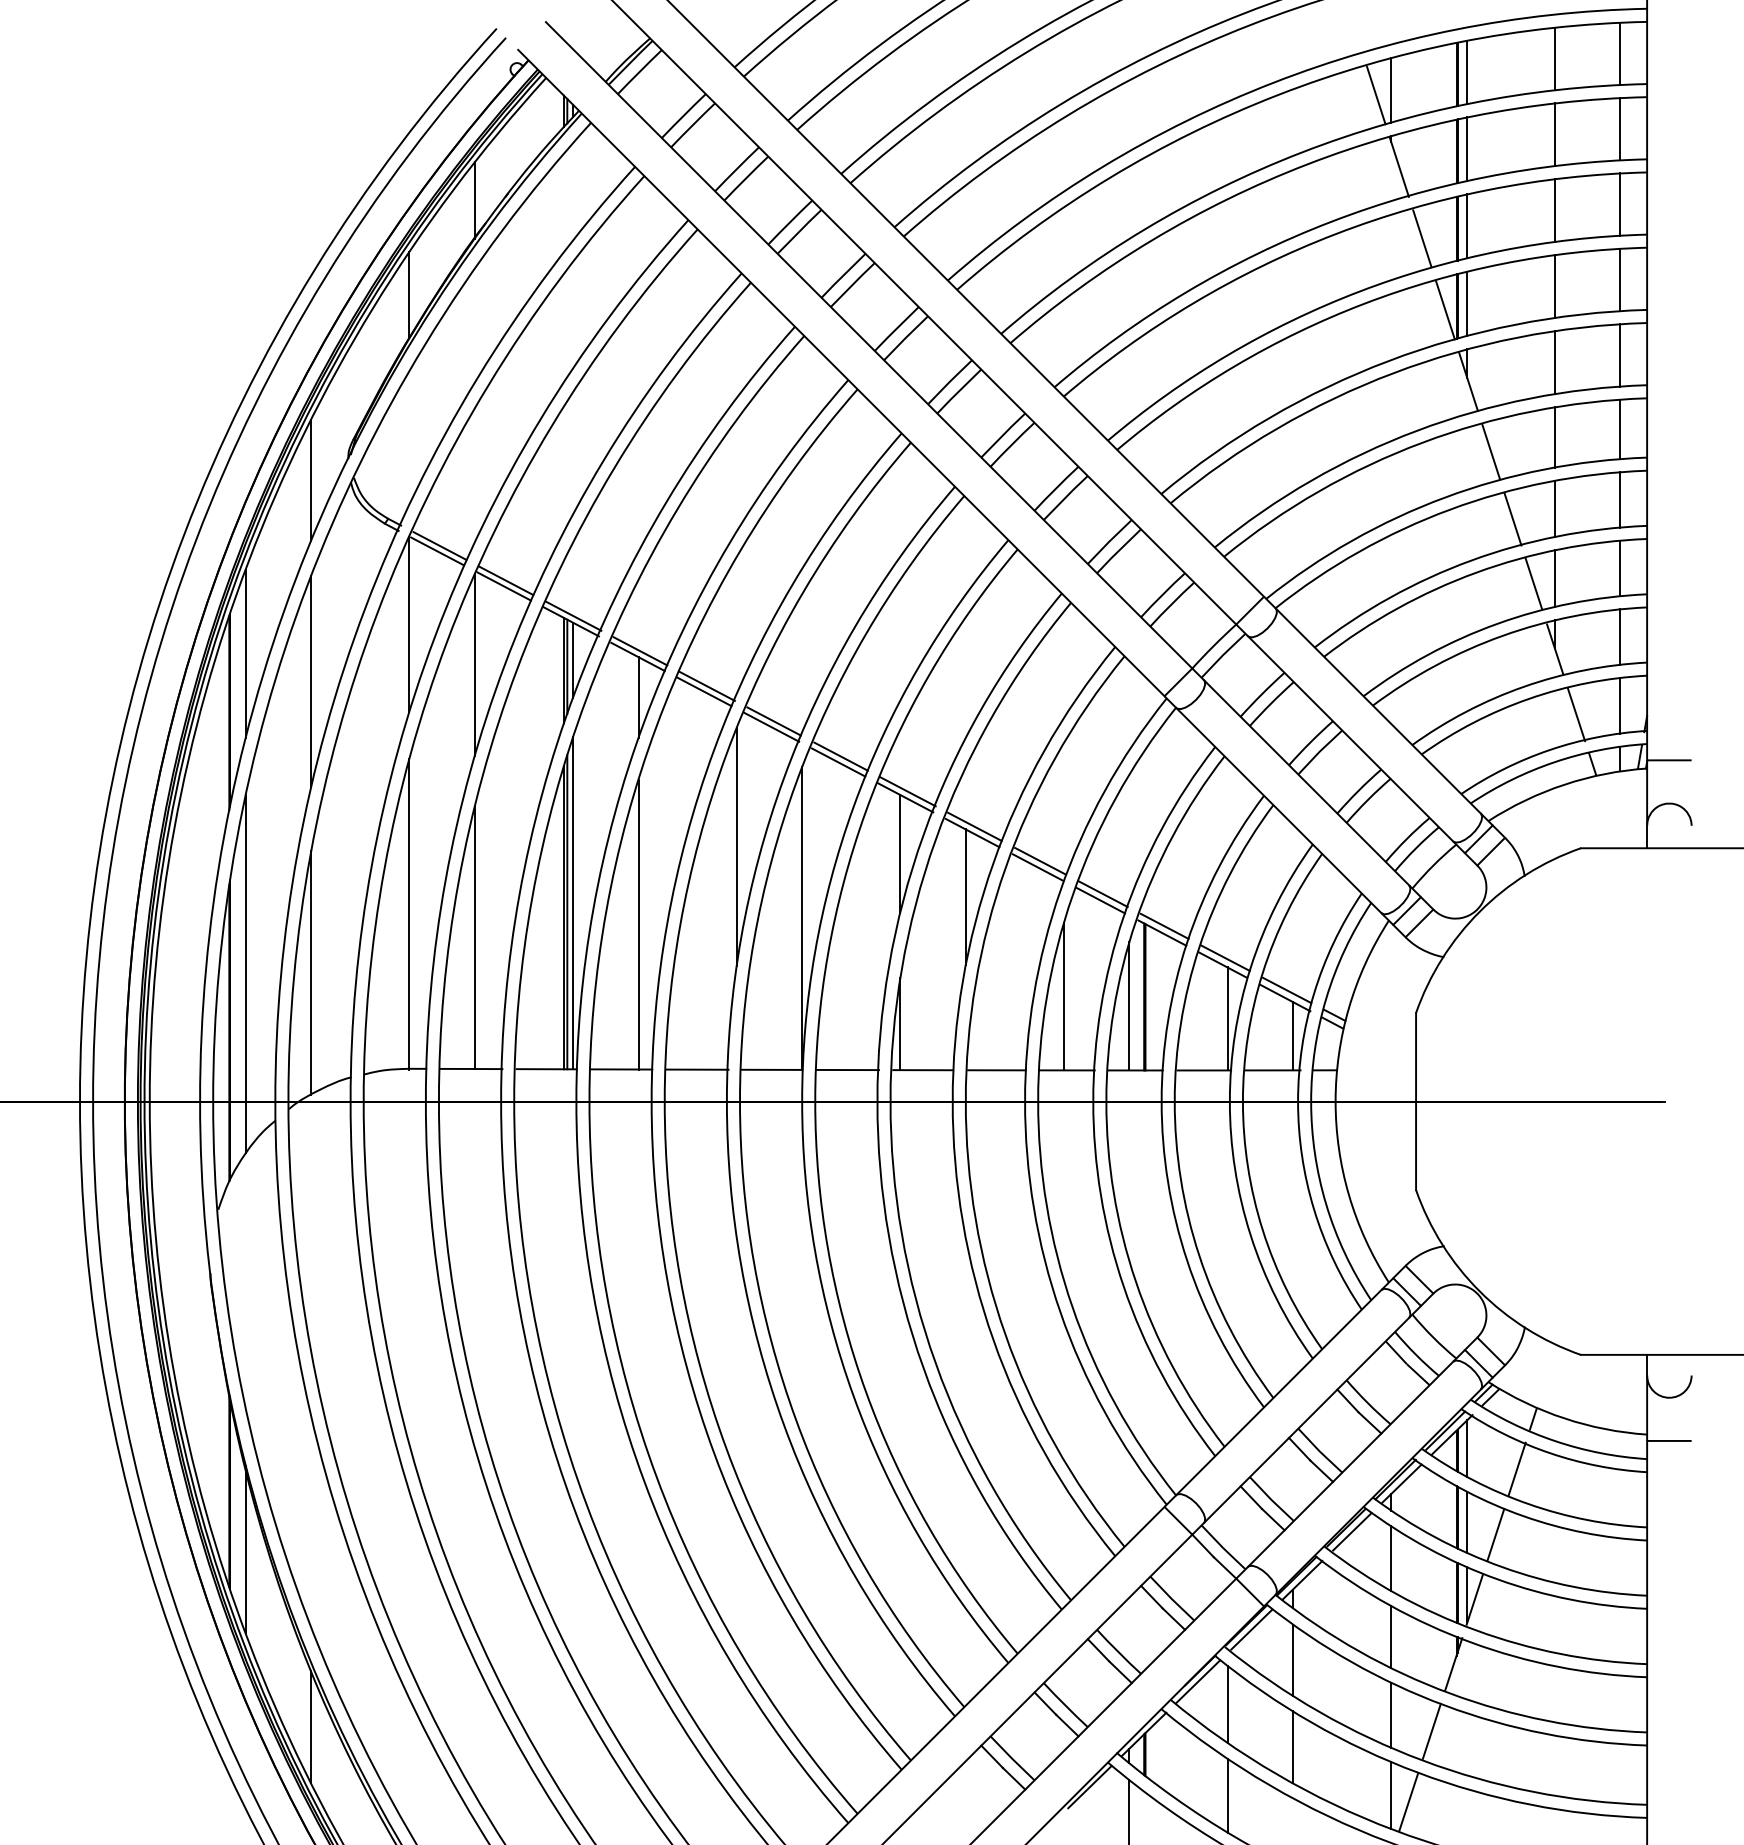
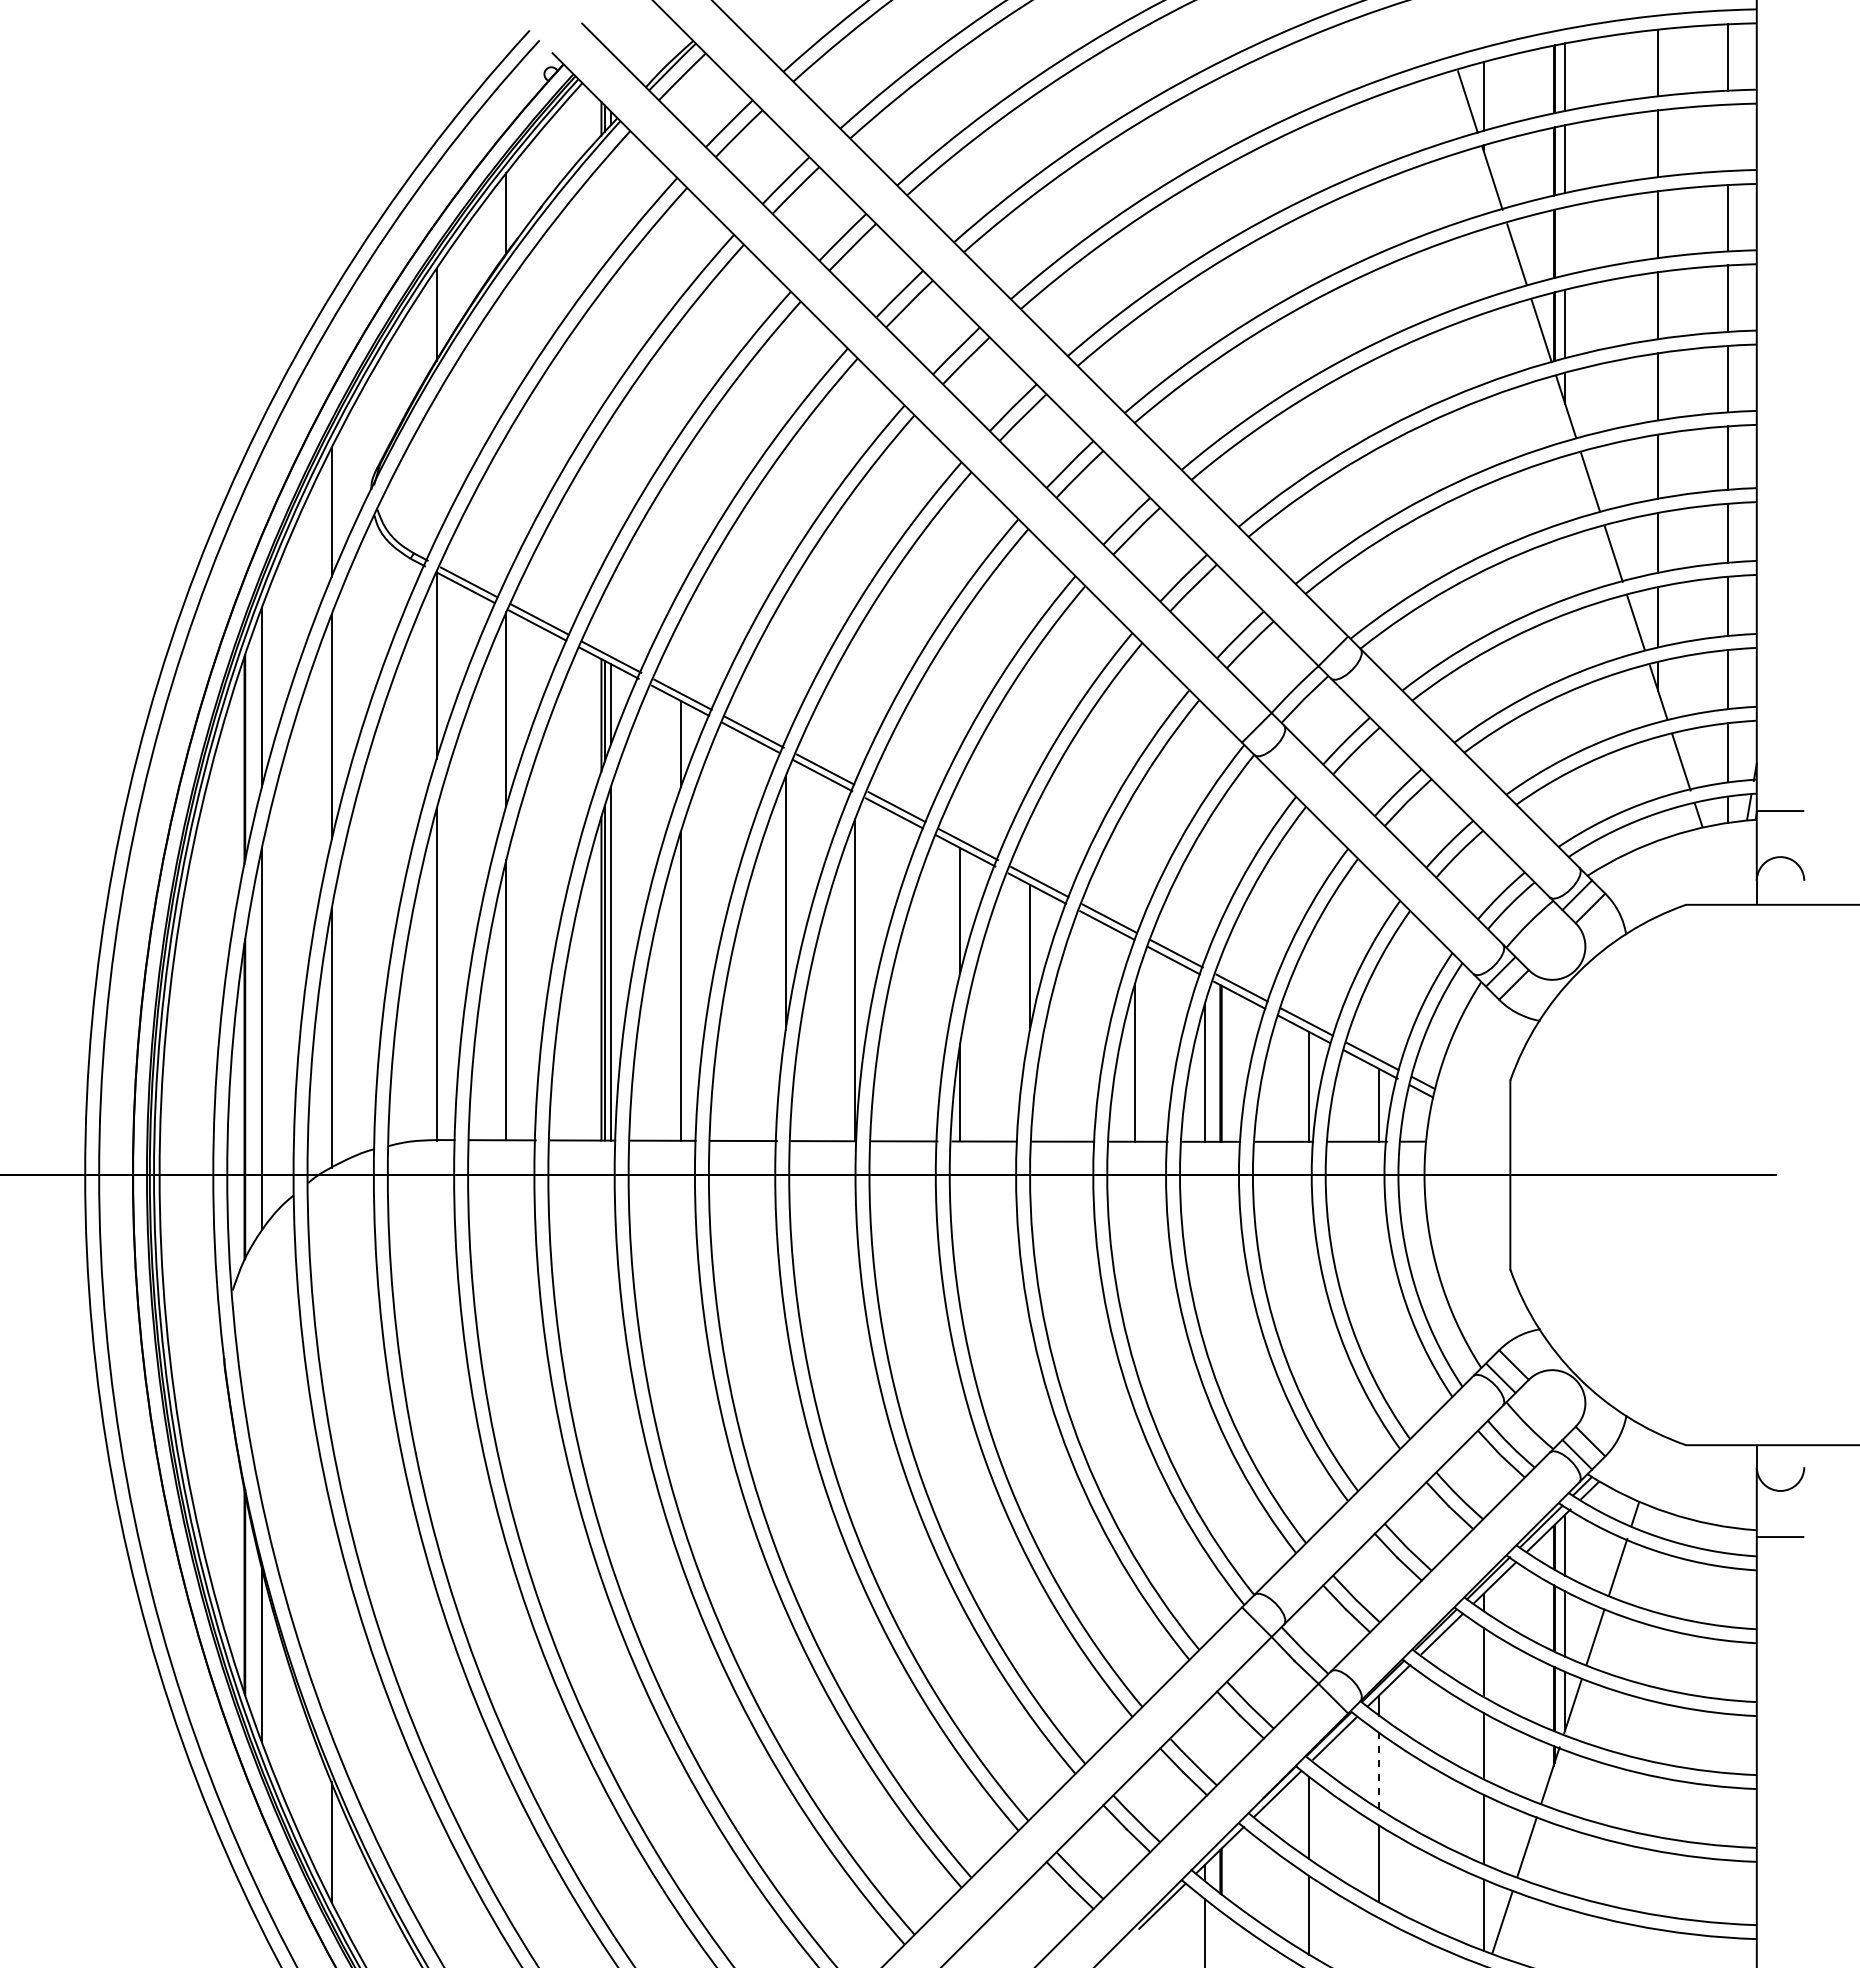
line: (1620, 128) -> (1728, 137), removed
line: (1467, 226) -> (1565, 241), removed
line: (1293, 1659) -> (1379, 1770), solid -> dashed

